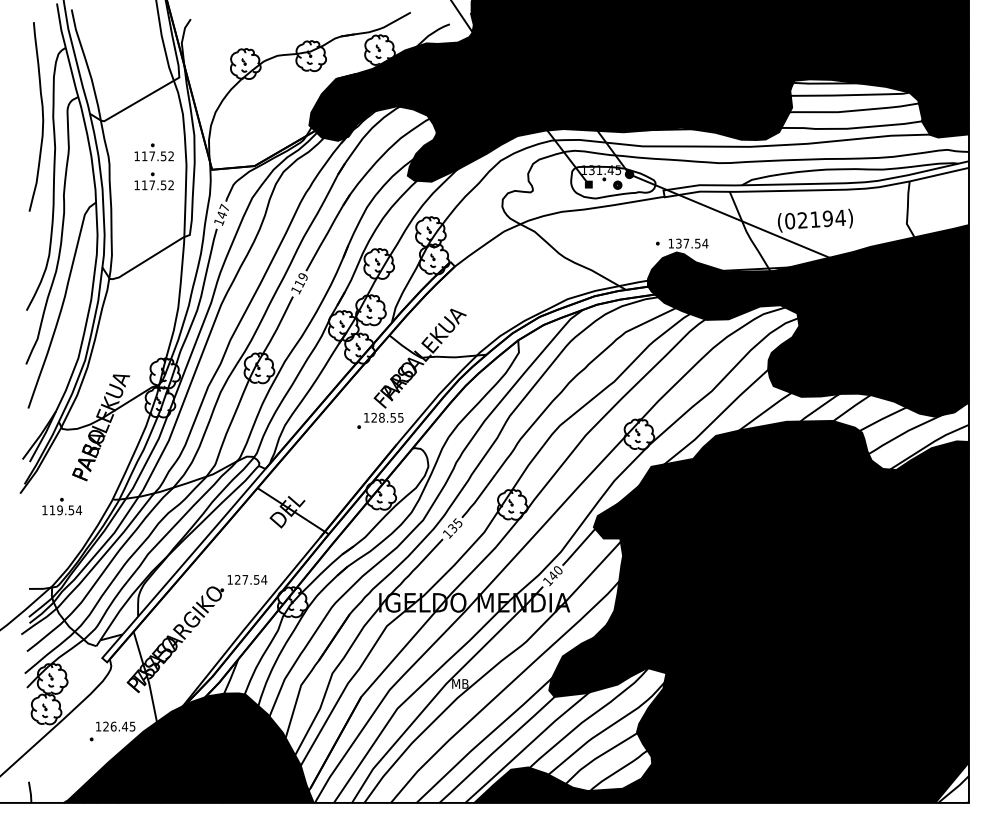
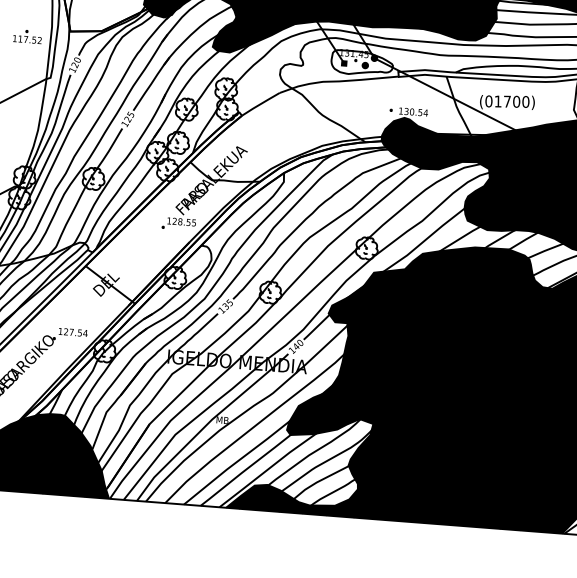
part: (153, 152) -> (28, 15), removed
text: (222, 211) -> (75, 62), 147 -> 120
text: (821, 218) -> (511, 101), (02194) -> (01700)
text: (686, 243) -> (412, 111), 137.54 -> 130.54
text: (300, 280) -> (128, 117), 119 -> 125

